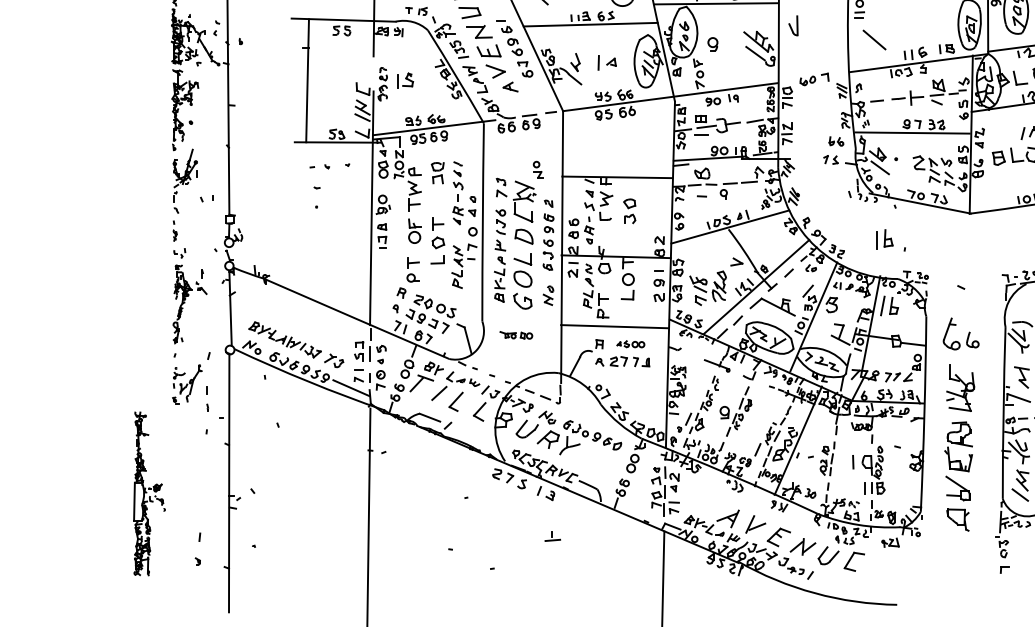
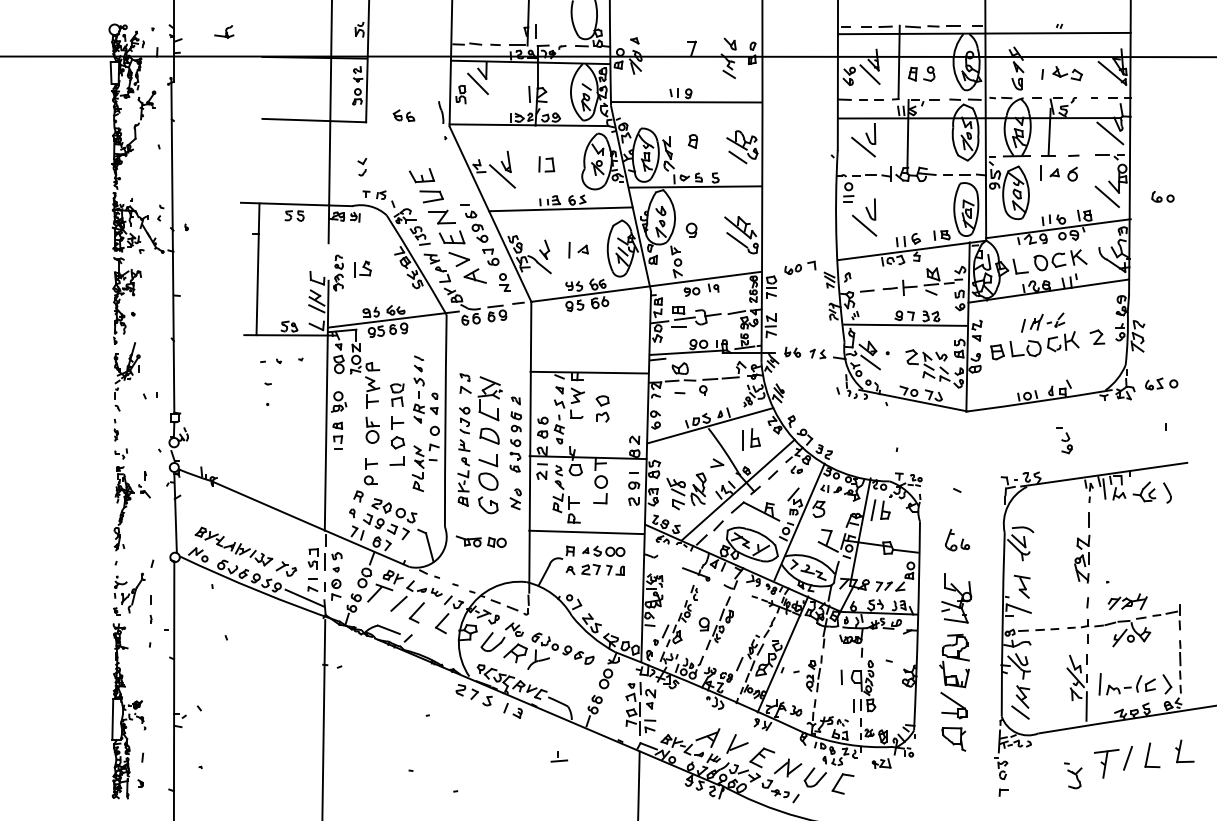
part: (793, 25) -> (870, 209), moved
part: (509, 86) -> (474, 275), size x1.43
part: (836, 140) -> (792, 351), moved
part: (537, 169) -> (504, 282), moved
part: (437, 172) -> (397, 394), moved
part: (884, 239) -> (751, 439), moved
part: (961, 333) -> (957, 539), size x0.62
part: (515, 335) -> (480, 541), size x1.43
part: (630, 343) -> (603, 550), size x1.43
part: (149, 494) -> (128, 711), moved
part: (552, 536) -> (559, 756), moved

